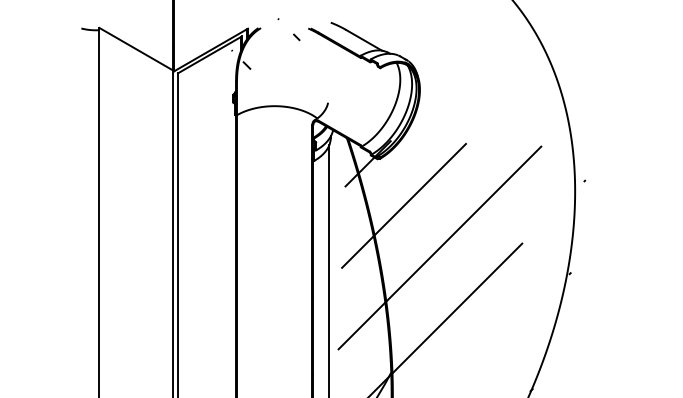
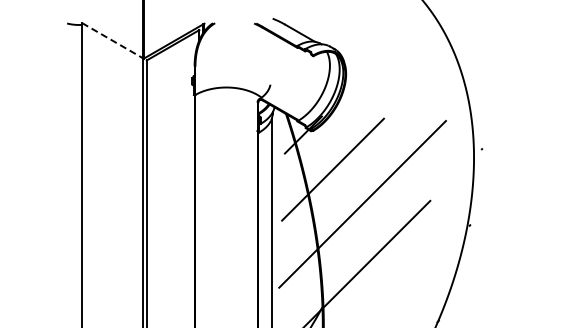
hatch: (265, 44) -> (218, 36), removed
line: (136, 49) -> (112, 40), solid -> dashed

